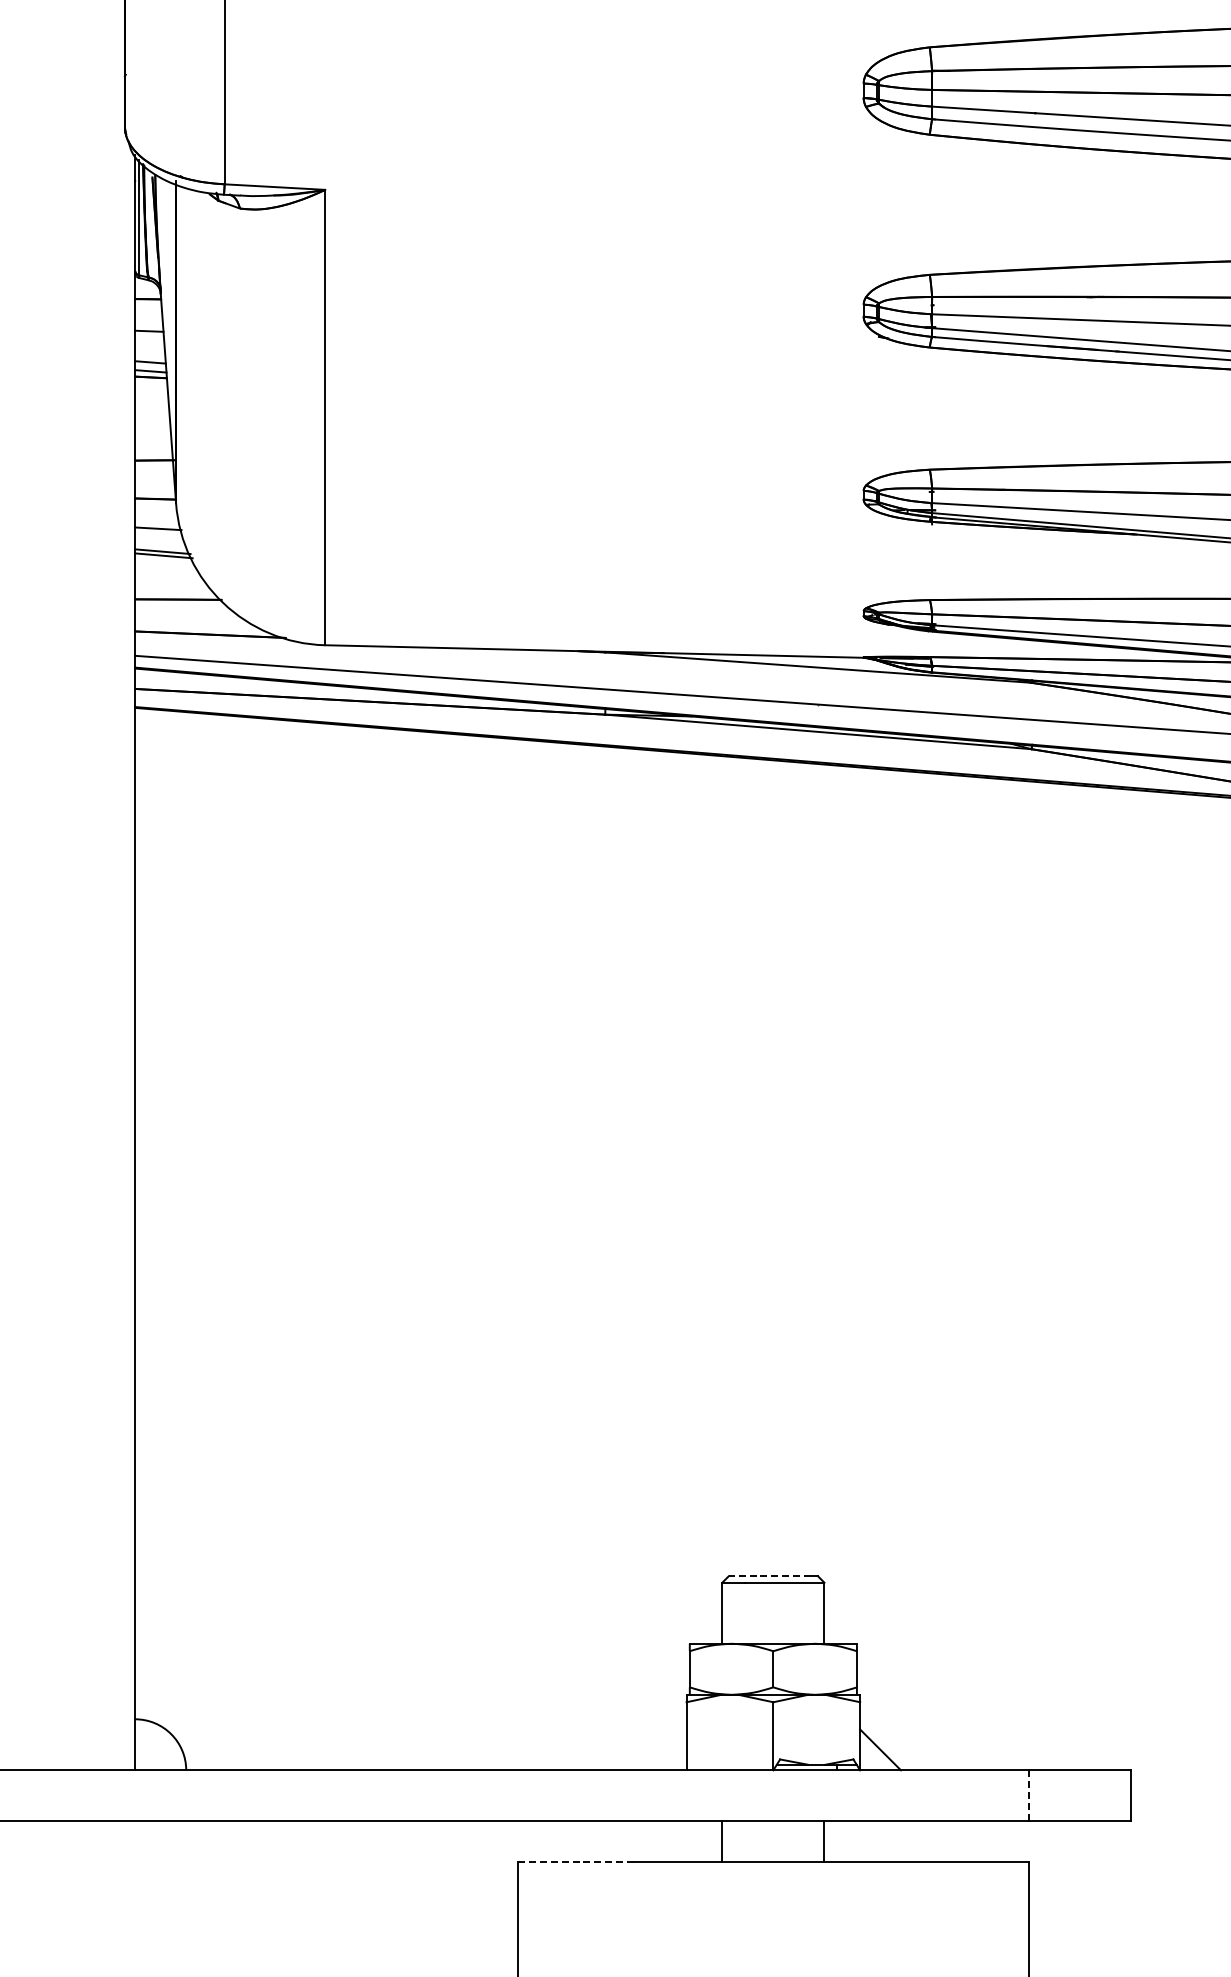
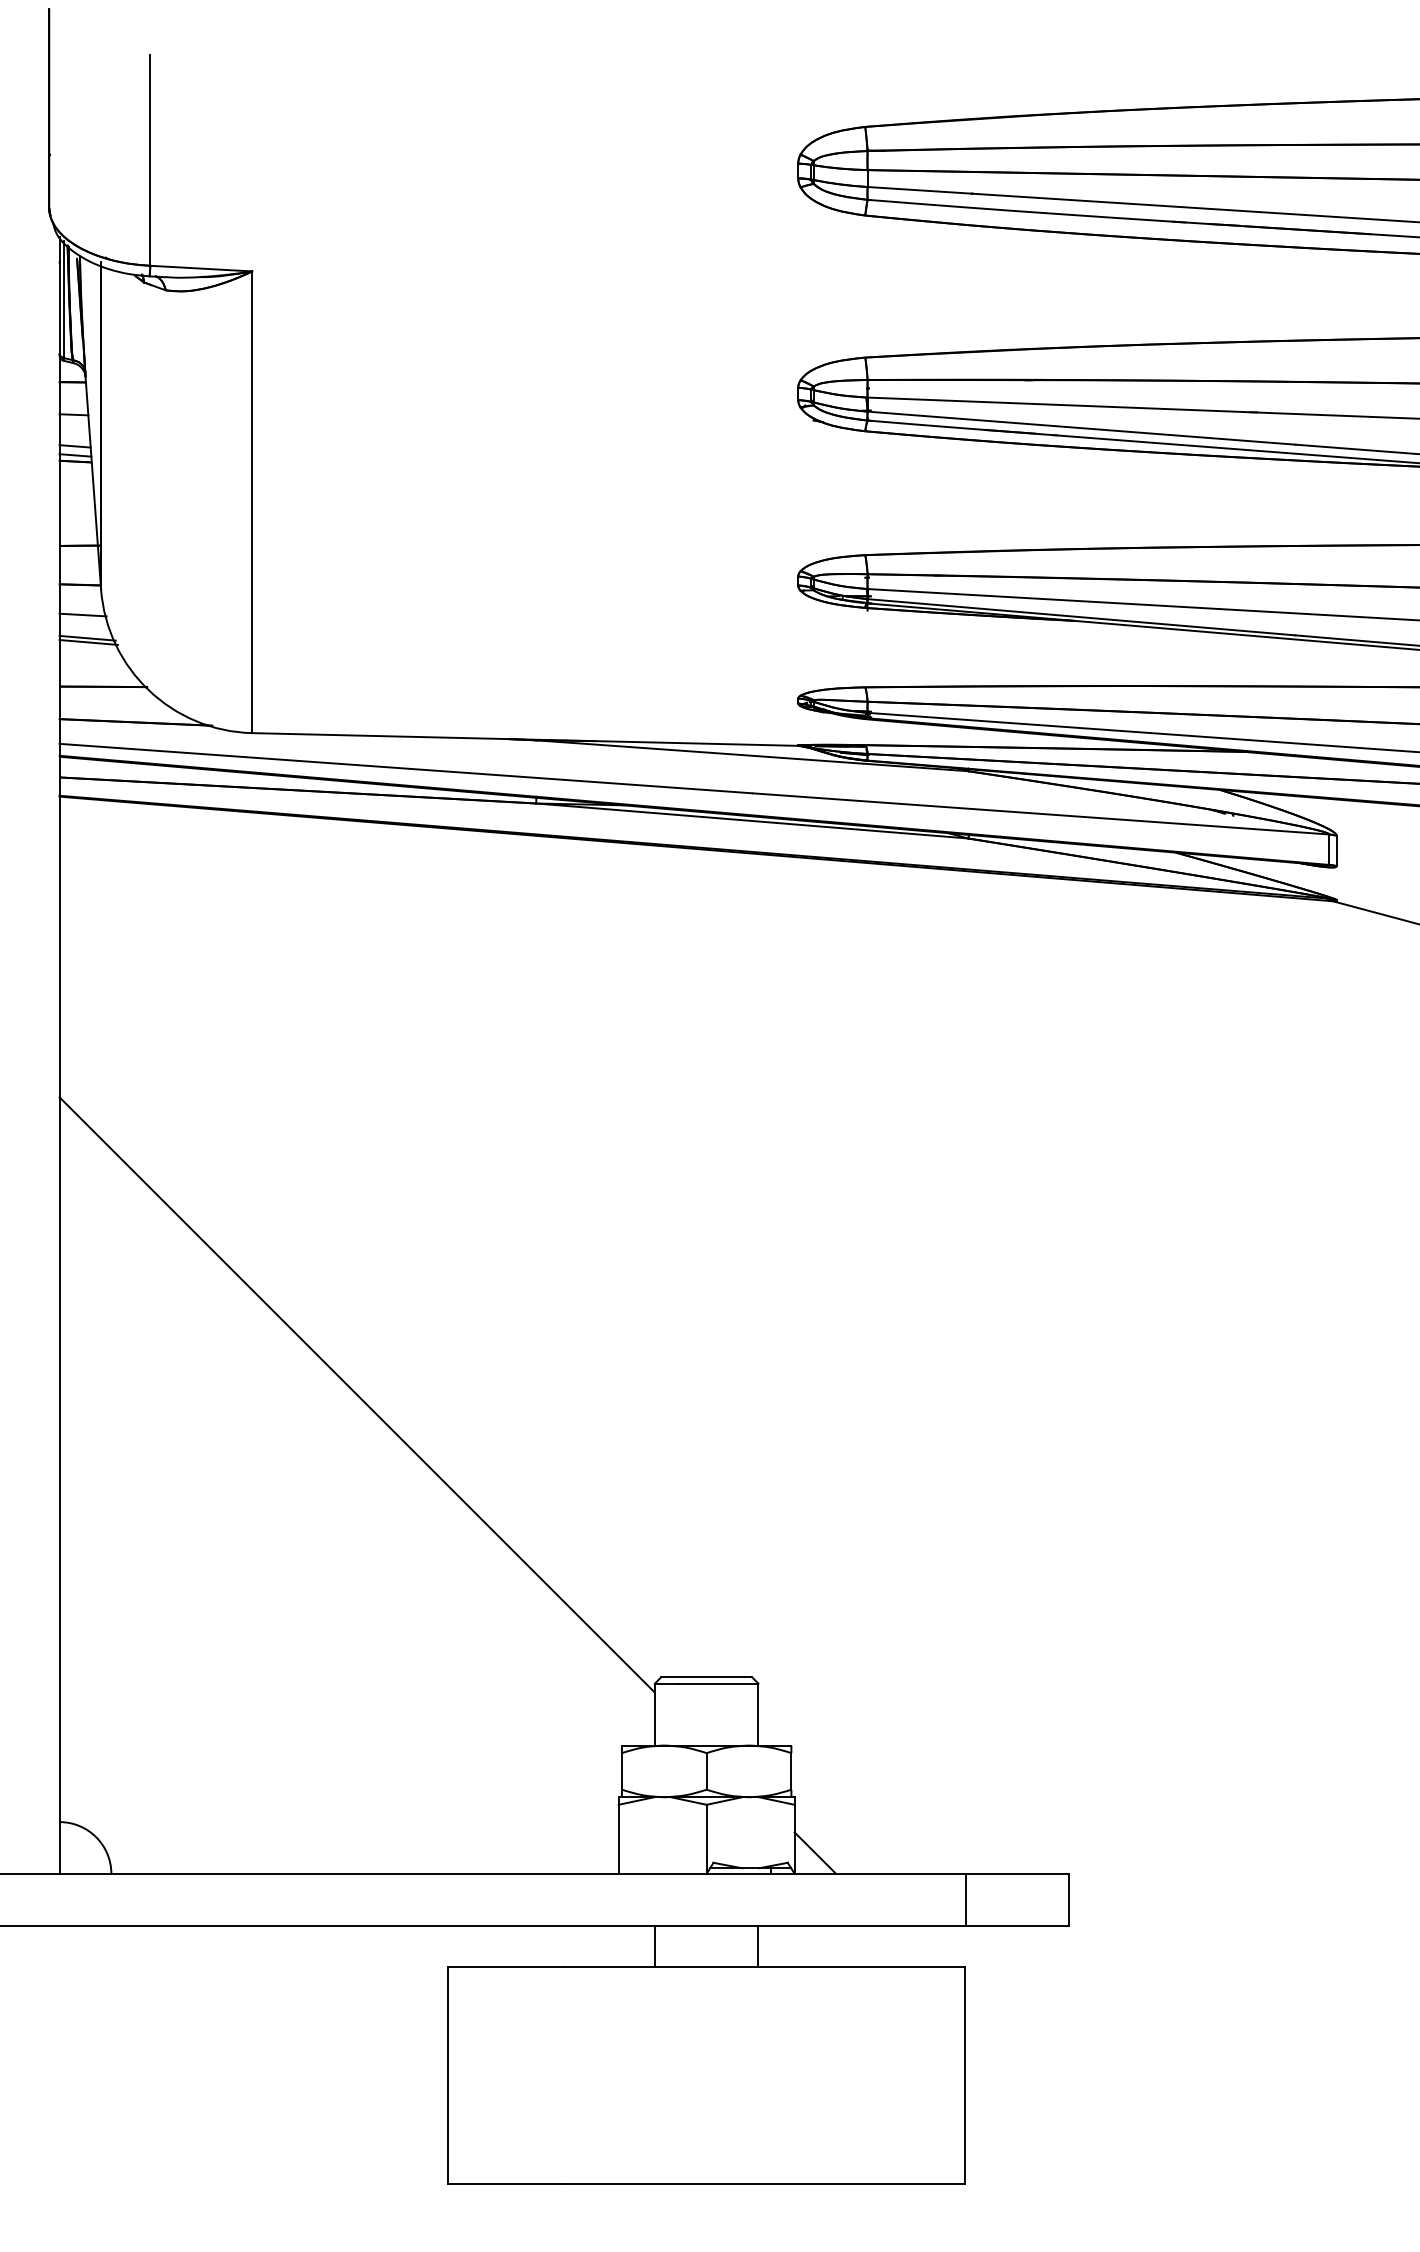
line: (428, 1297) -> (356, 1394), added
line: (769, 1576) -> (702, 1677), dashed -> solid
line: (1028, 1795) -> (965, 1899), dashed -> solid
line: (575, 1862) -> (506, 1967), dashed -> solid

